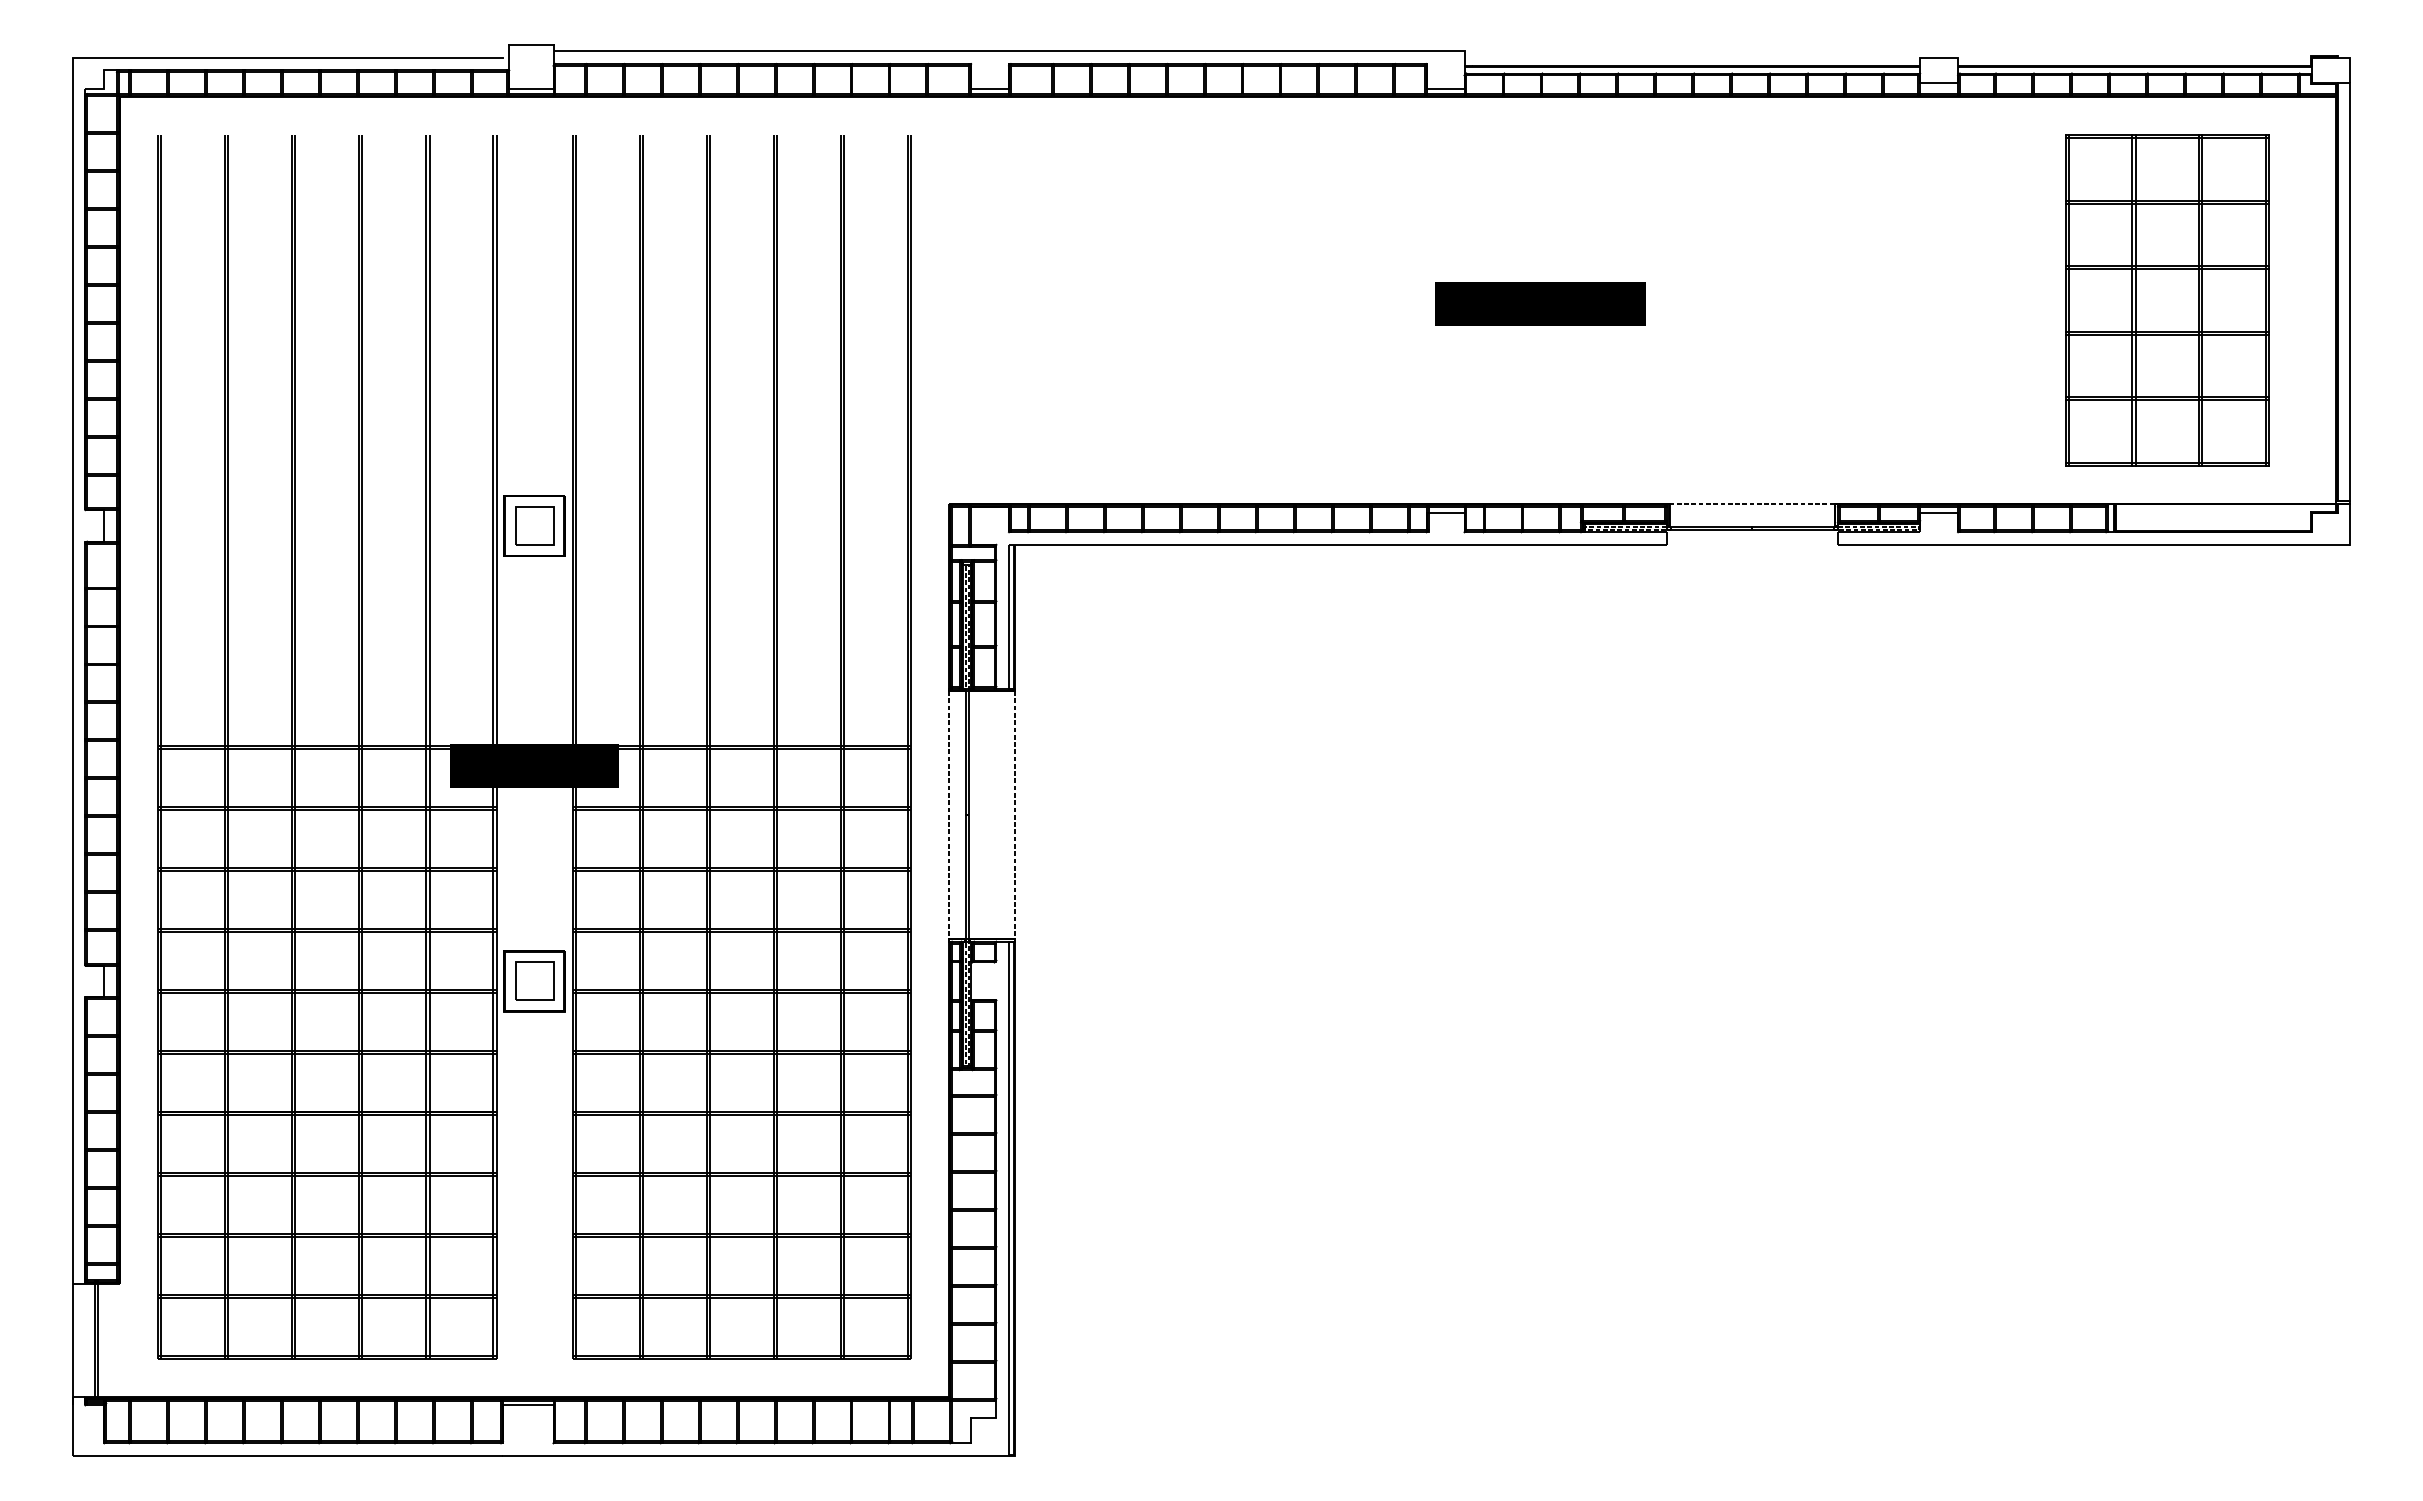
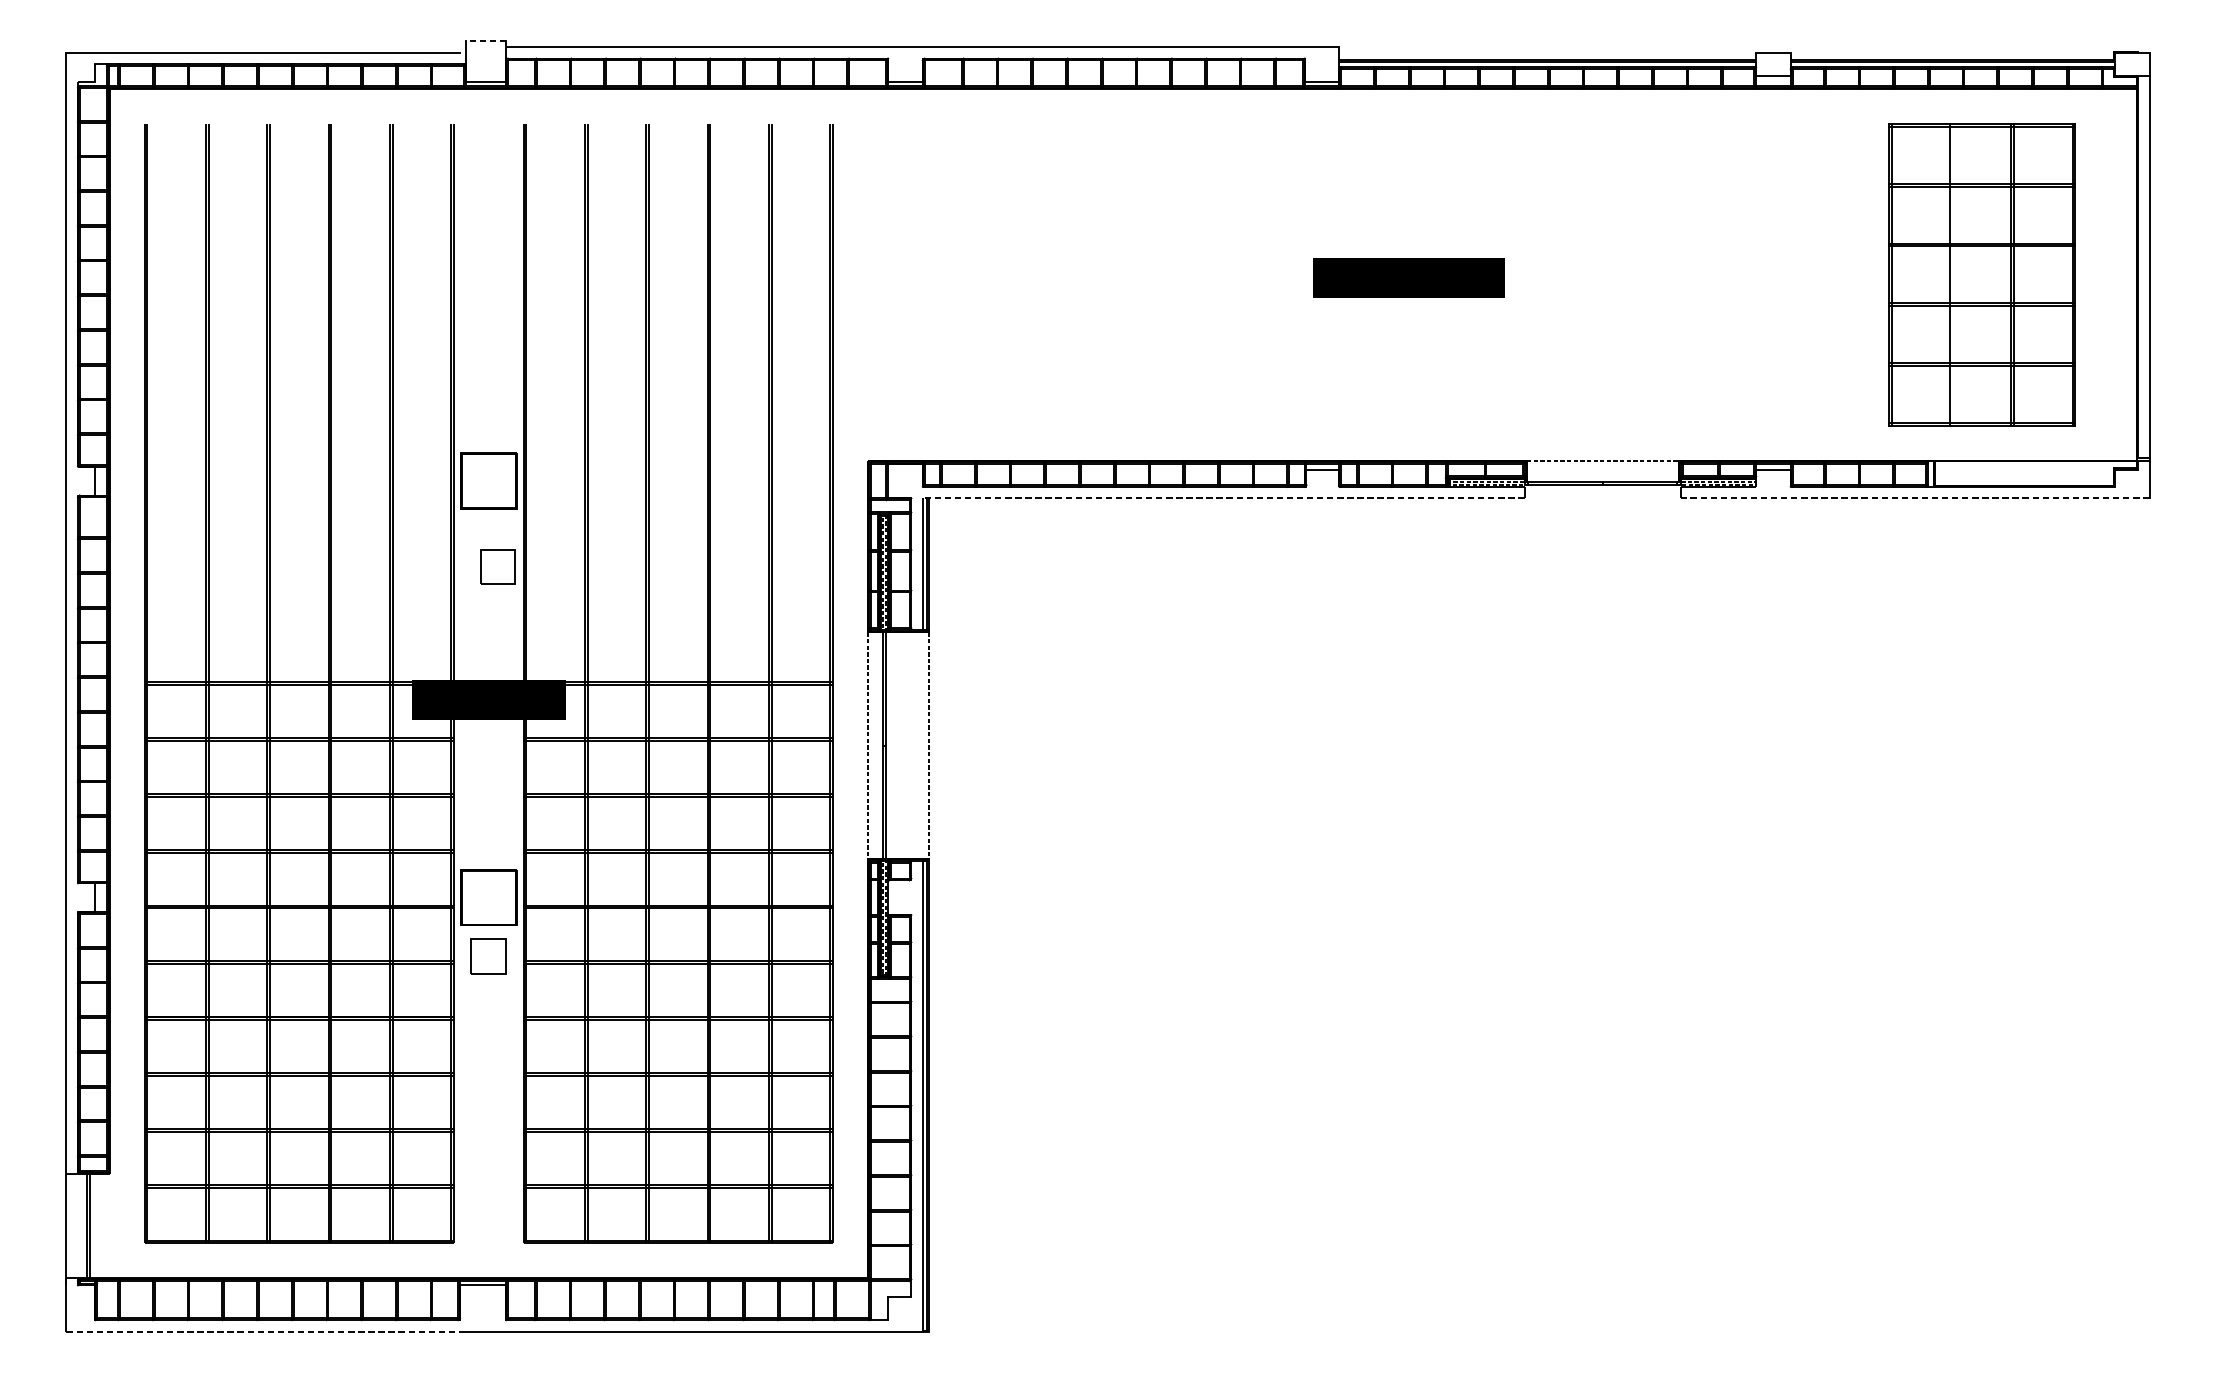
line: (530, 45) -> (485, 41), solid -> dashed
line: (2135, 300) -> (1953, 274), removed
part: (534, 525) -> (497, 566), moved
line: (1338, 544) -> (1224, 498), solid -> dashed
line: (2093, 544) -> (1914, 498), solid -> dashed
part: (534, 980) -> (488, 955), moved
line: (288, 1455) -> (263, 1331), solid -> dashed

